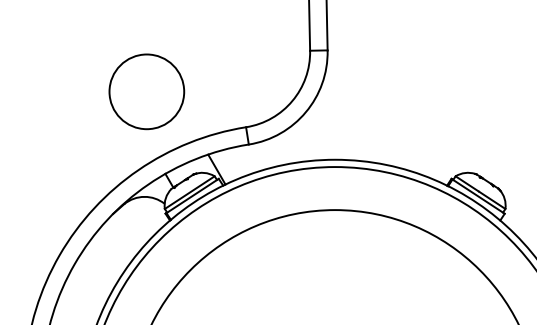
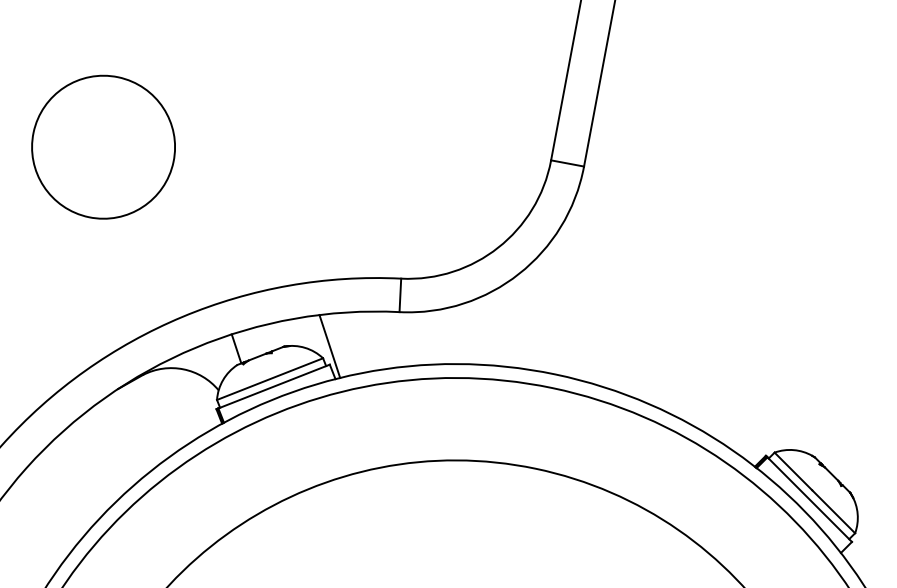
circle: (146, 91) -> (103, 146), moved

